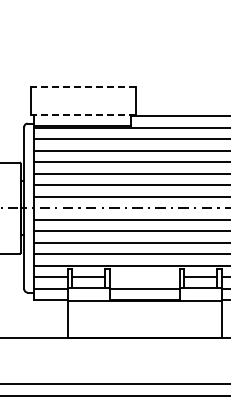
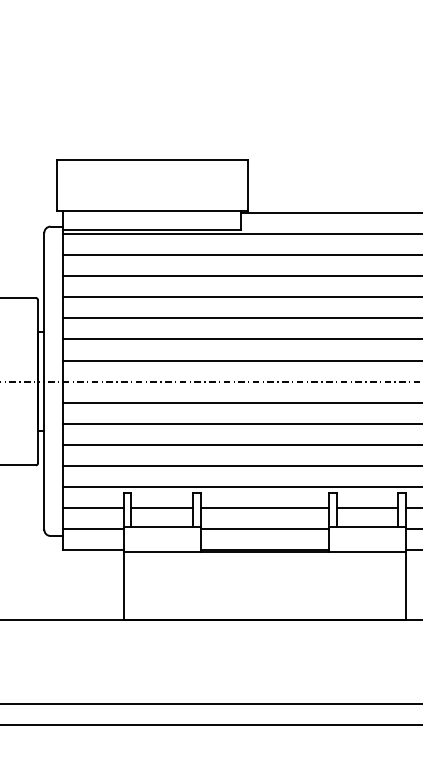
line: (82, 87) -> (151, 160), dashed -> solid
line: (82, 114) -> (151, 209), dashed -> solid
line: (144, 277) -> (264, 508), added

